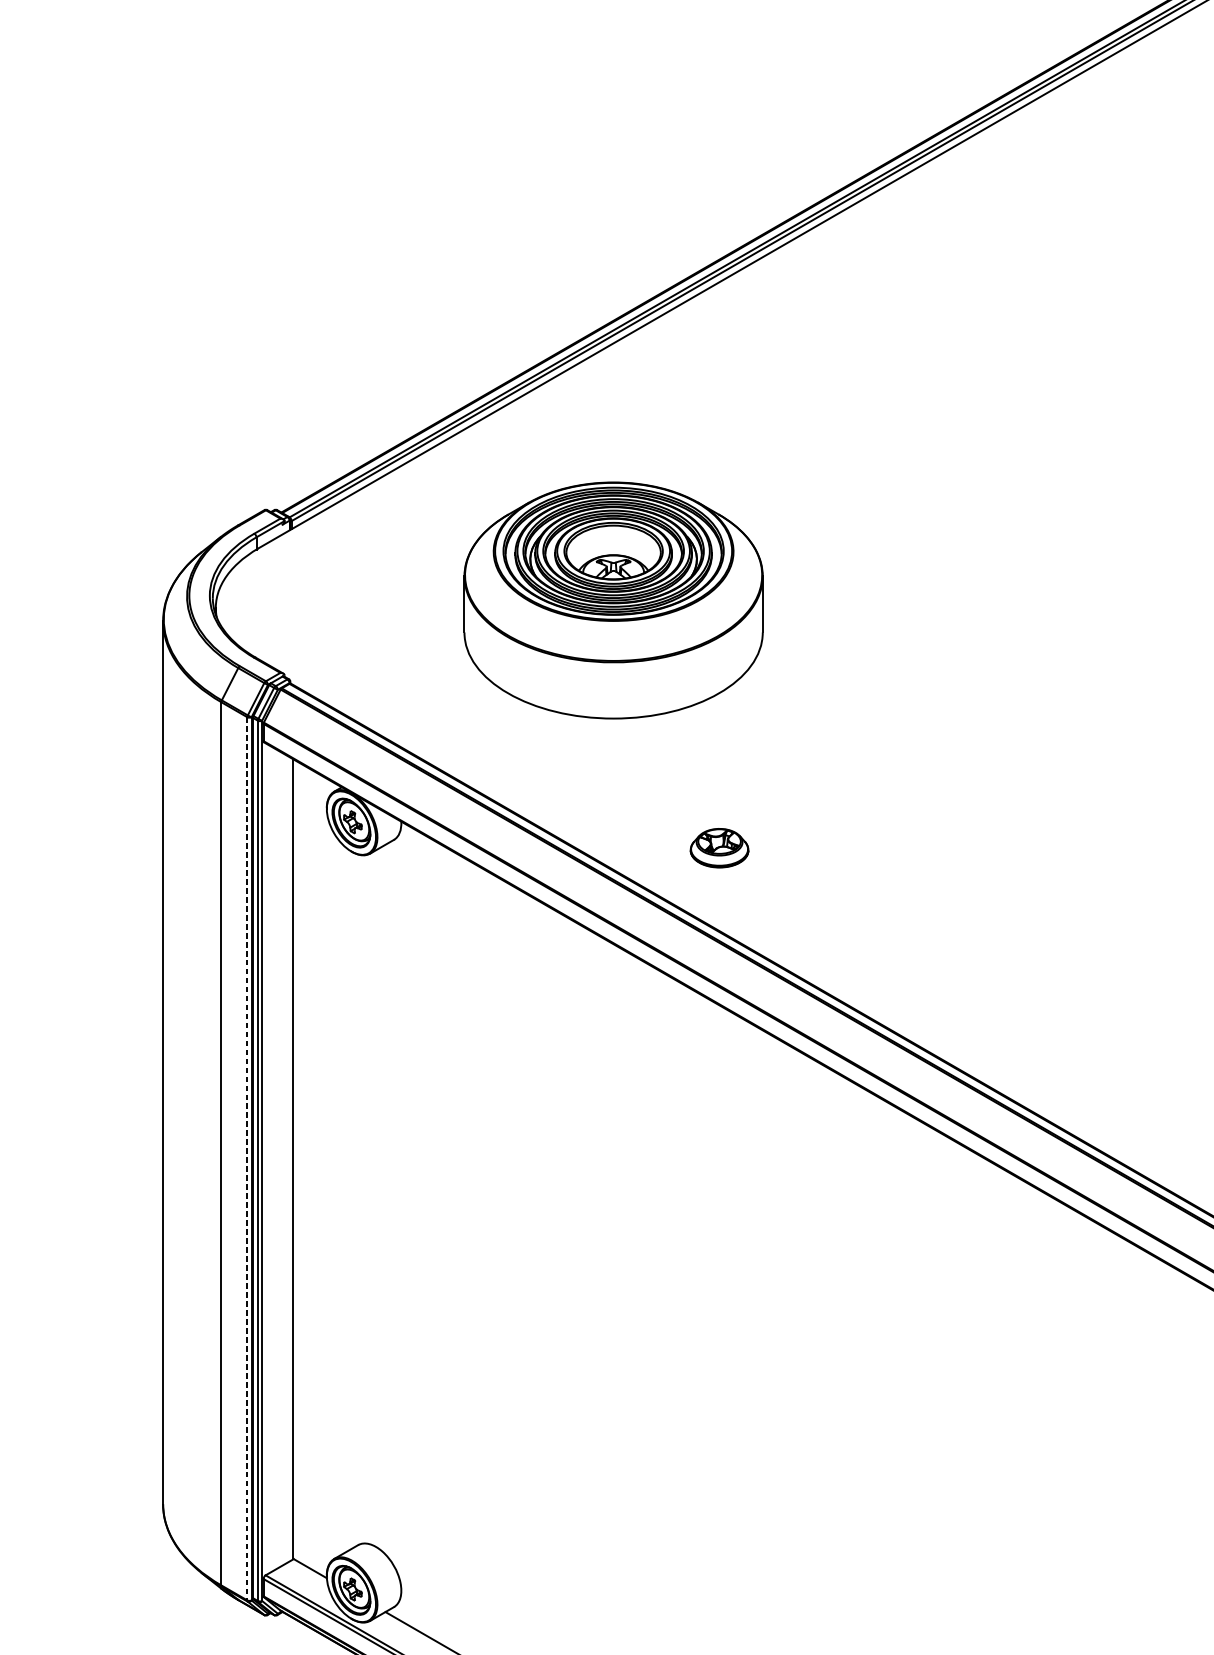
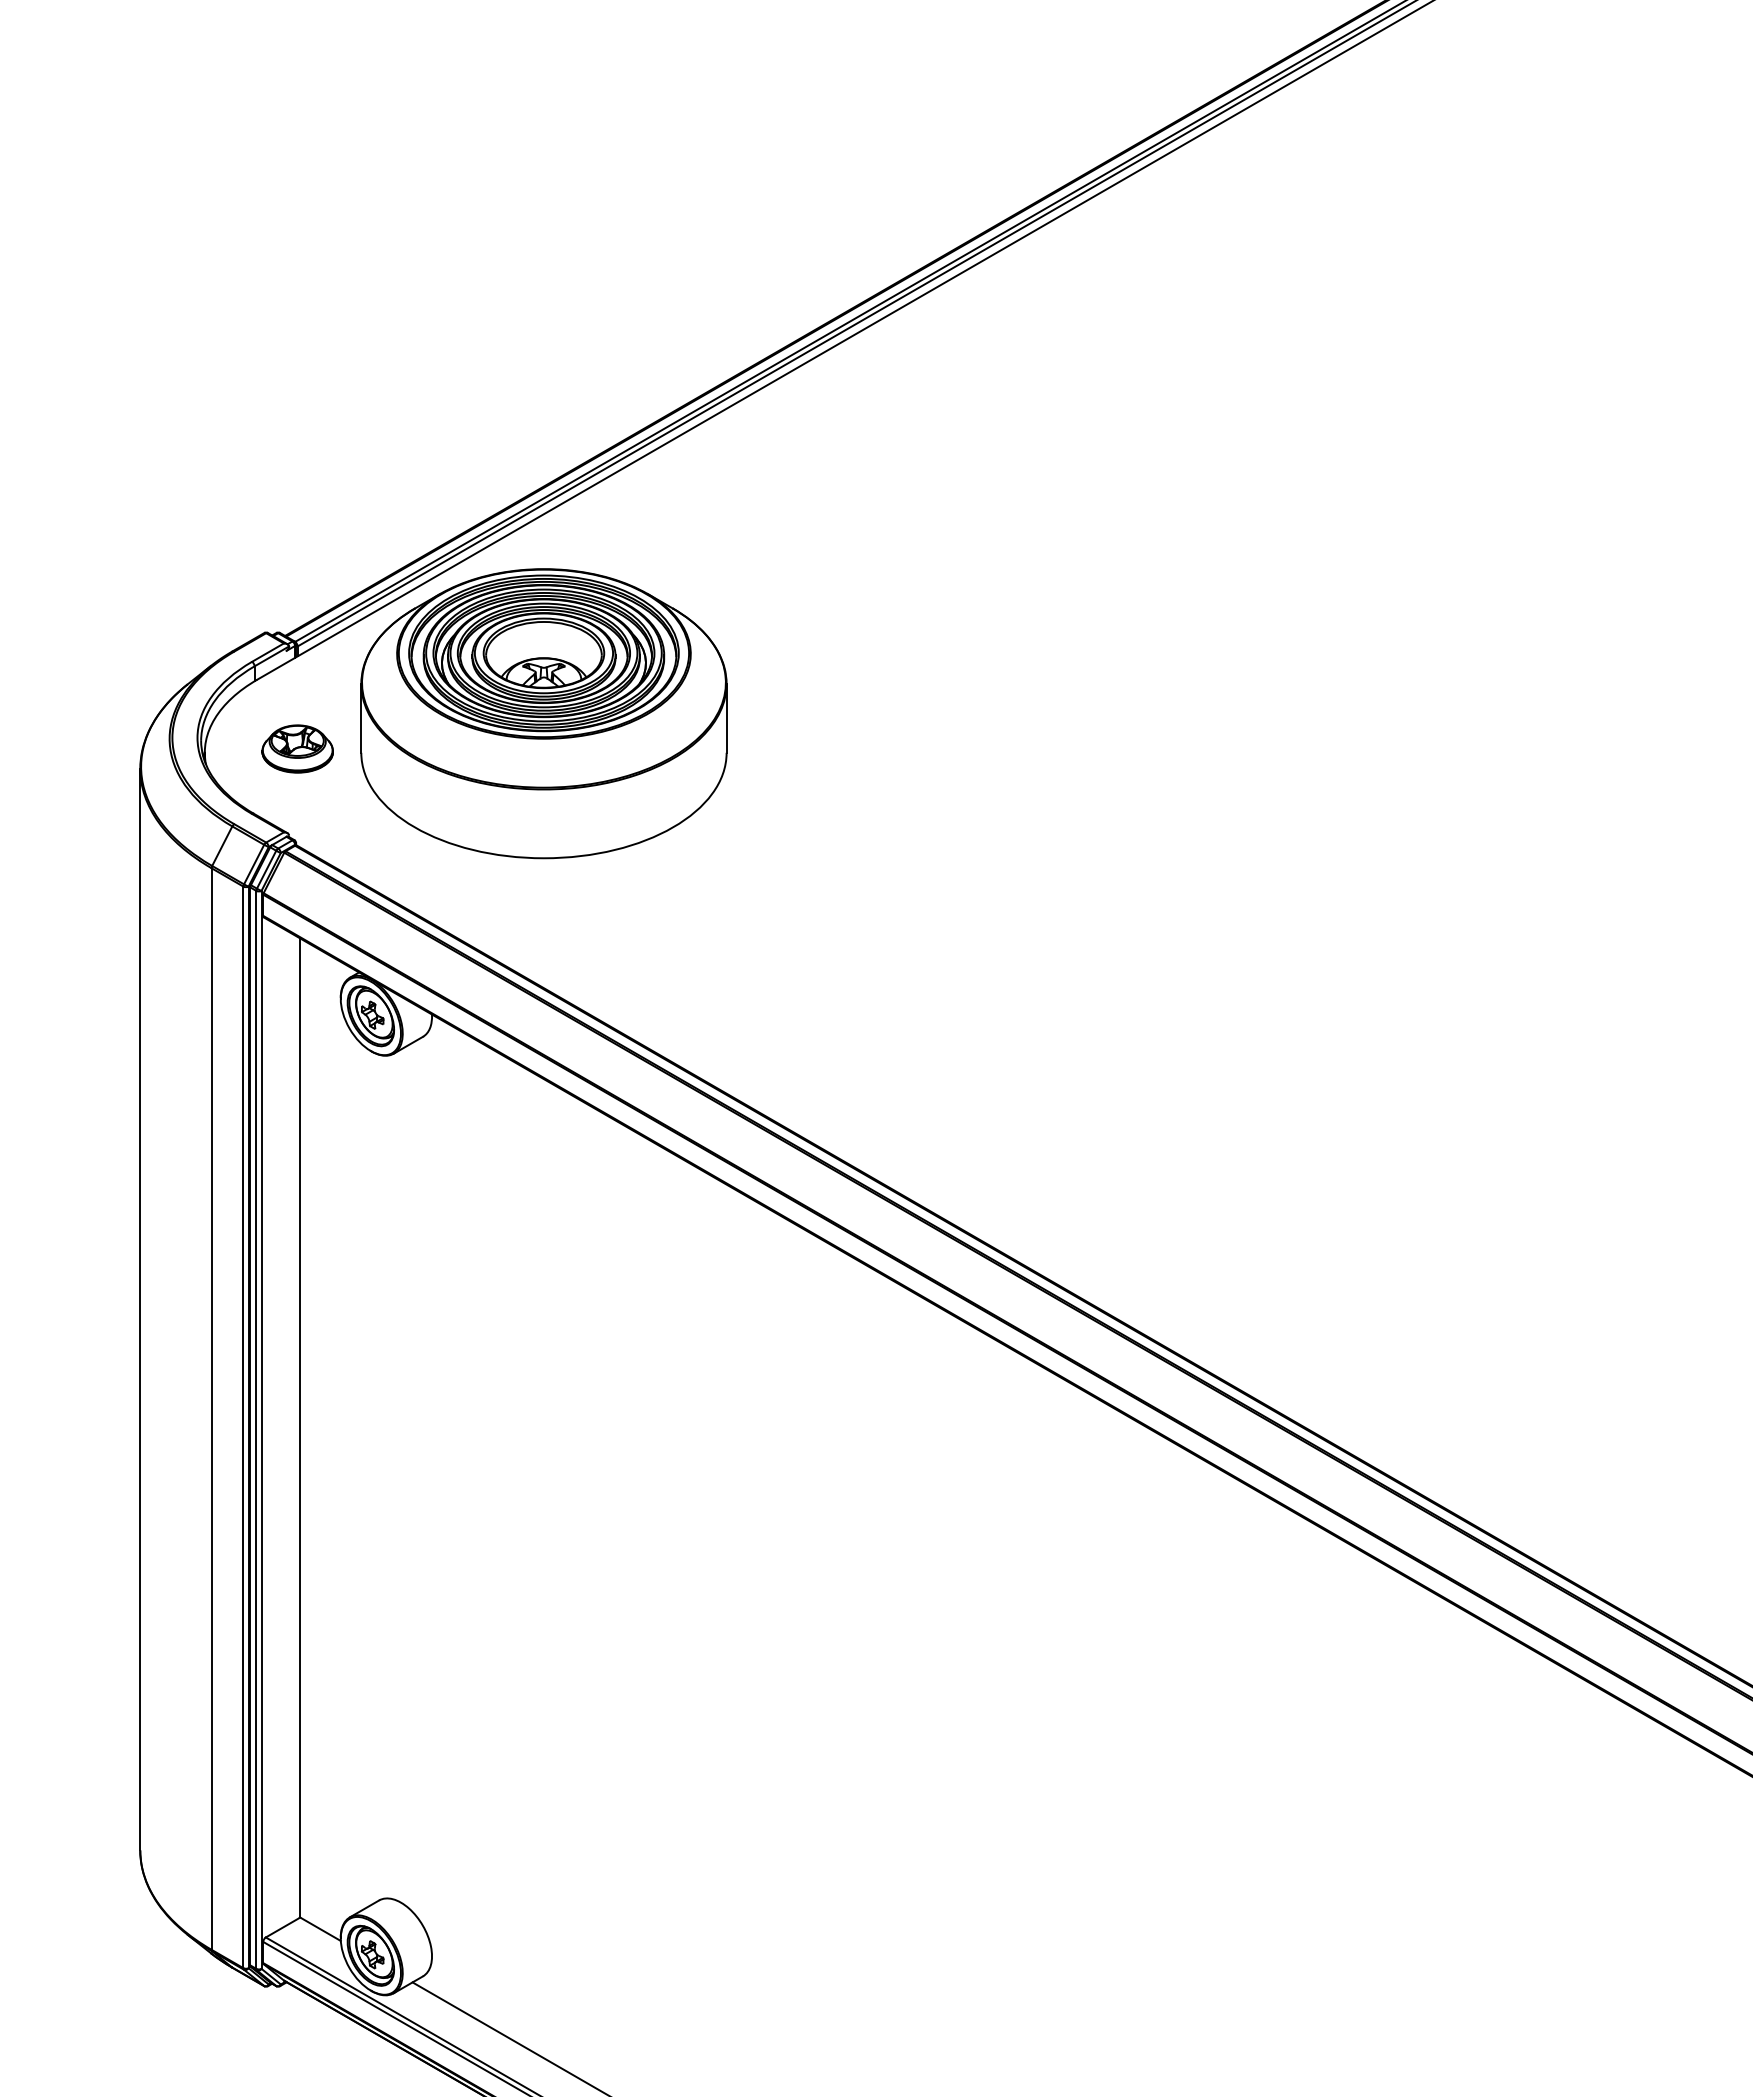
part: (613, 600) -> (543, 713), moved
part: (719, 847) -> (297, 748), moved
line: (247, 1158) -> (243, 1427), dashed -> solid

